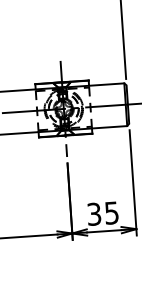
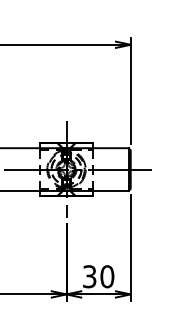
text: (111, 212) -> (107, 276), 35 -> 30

